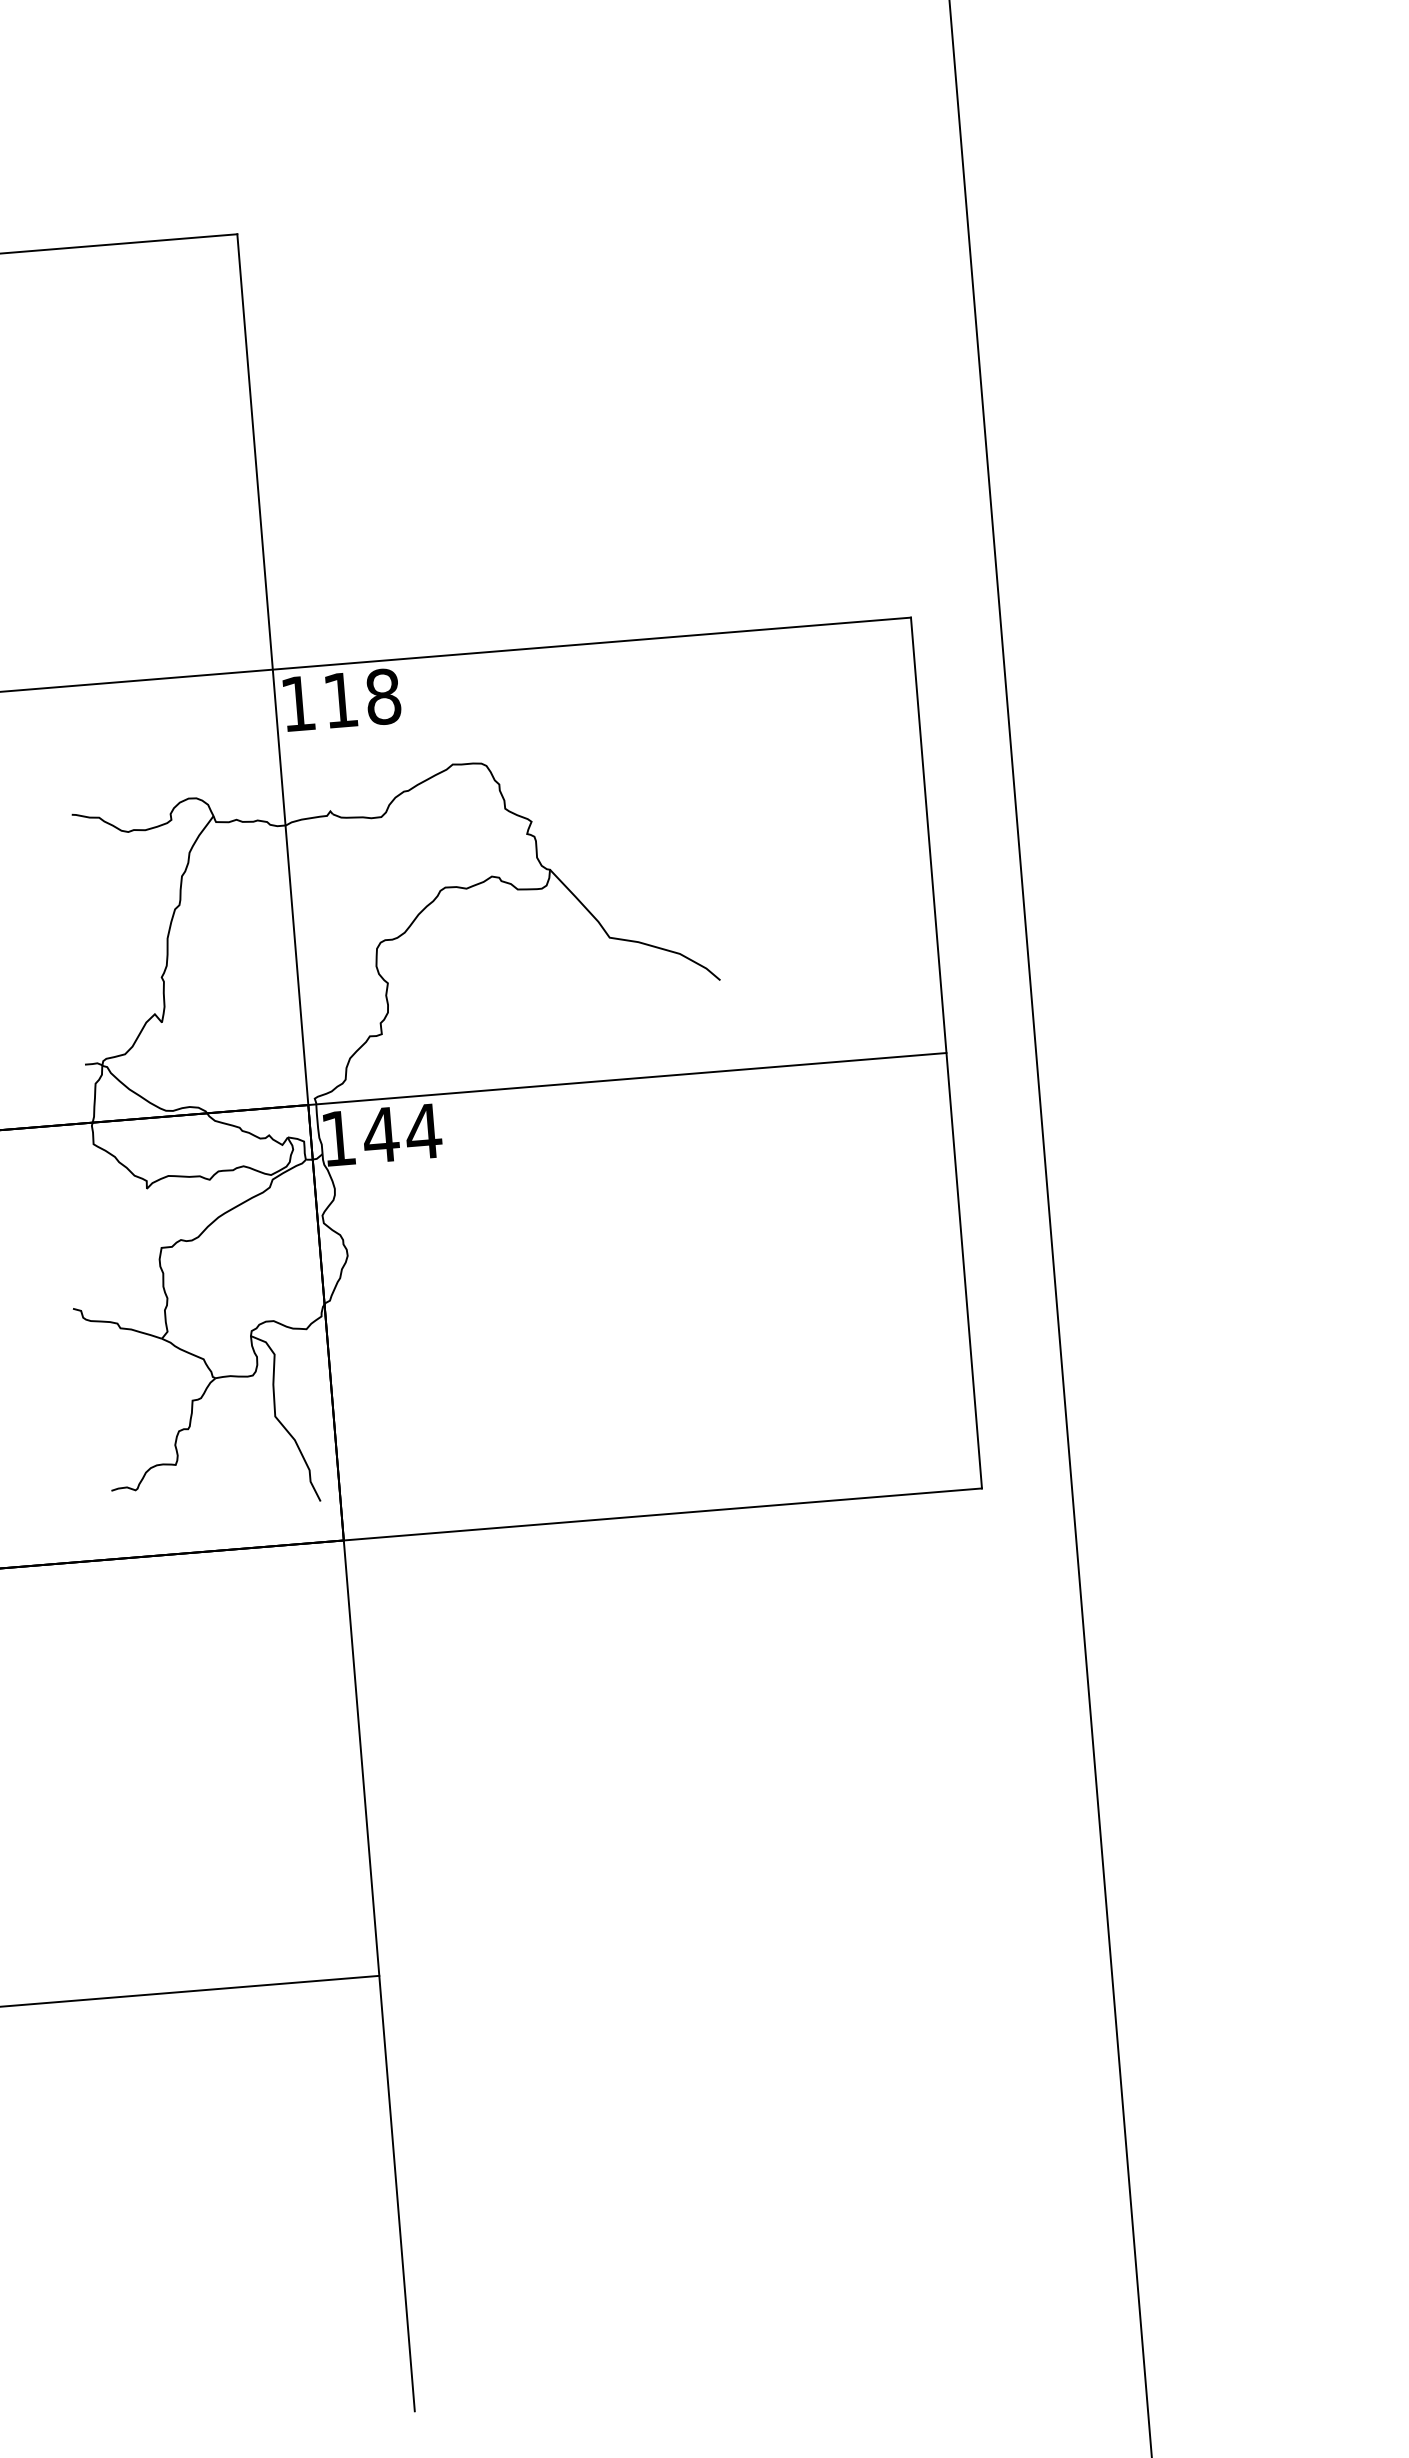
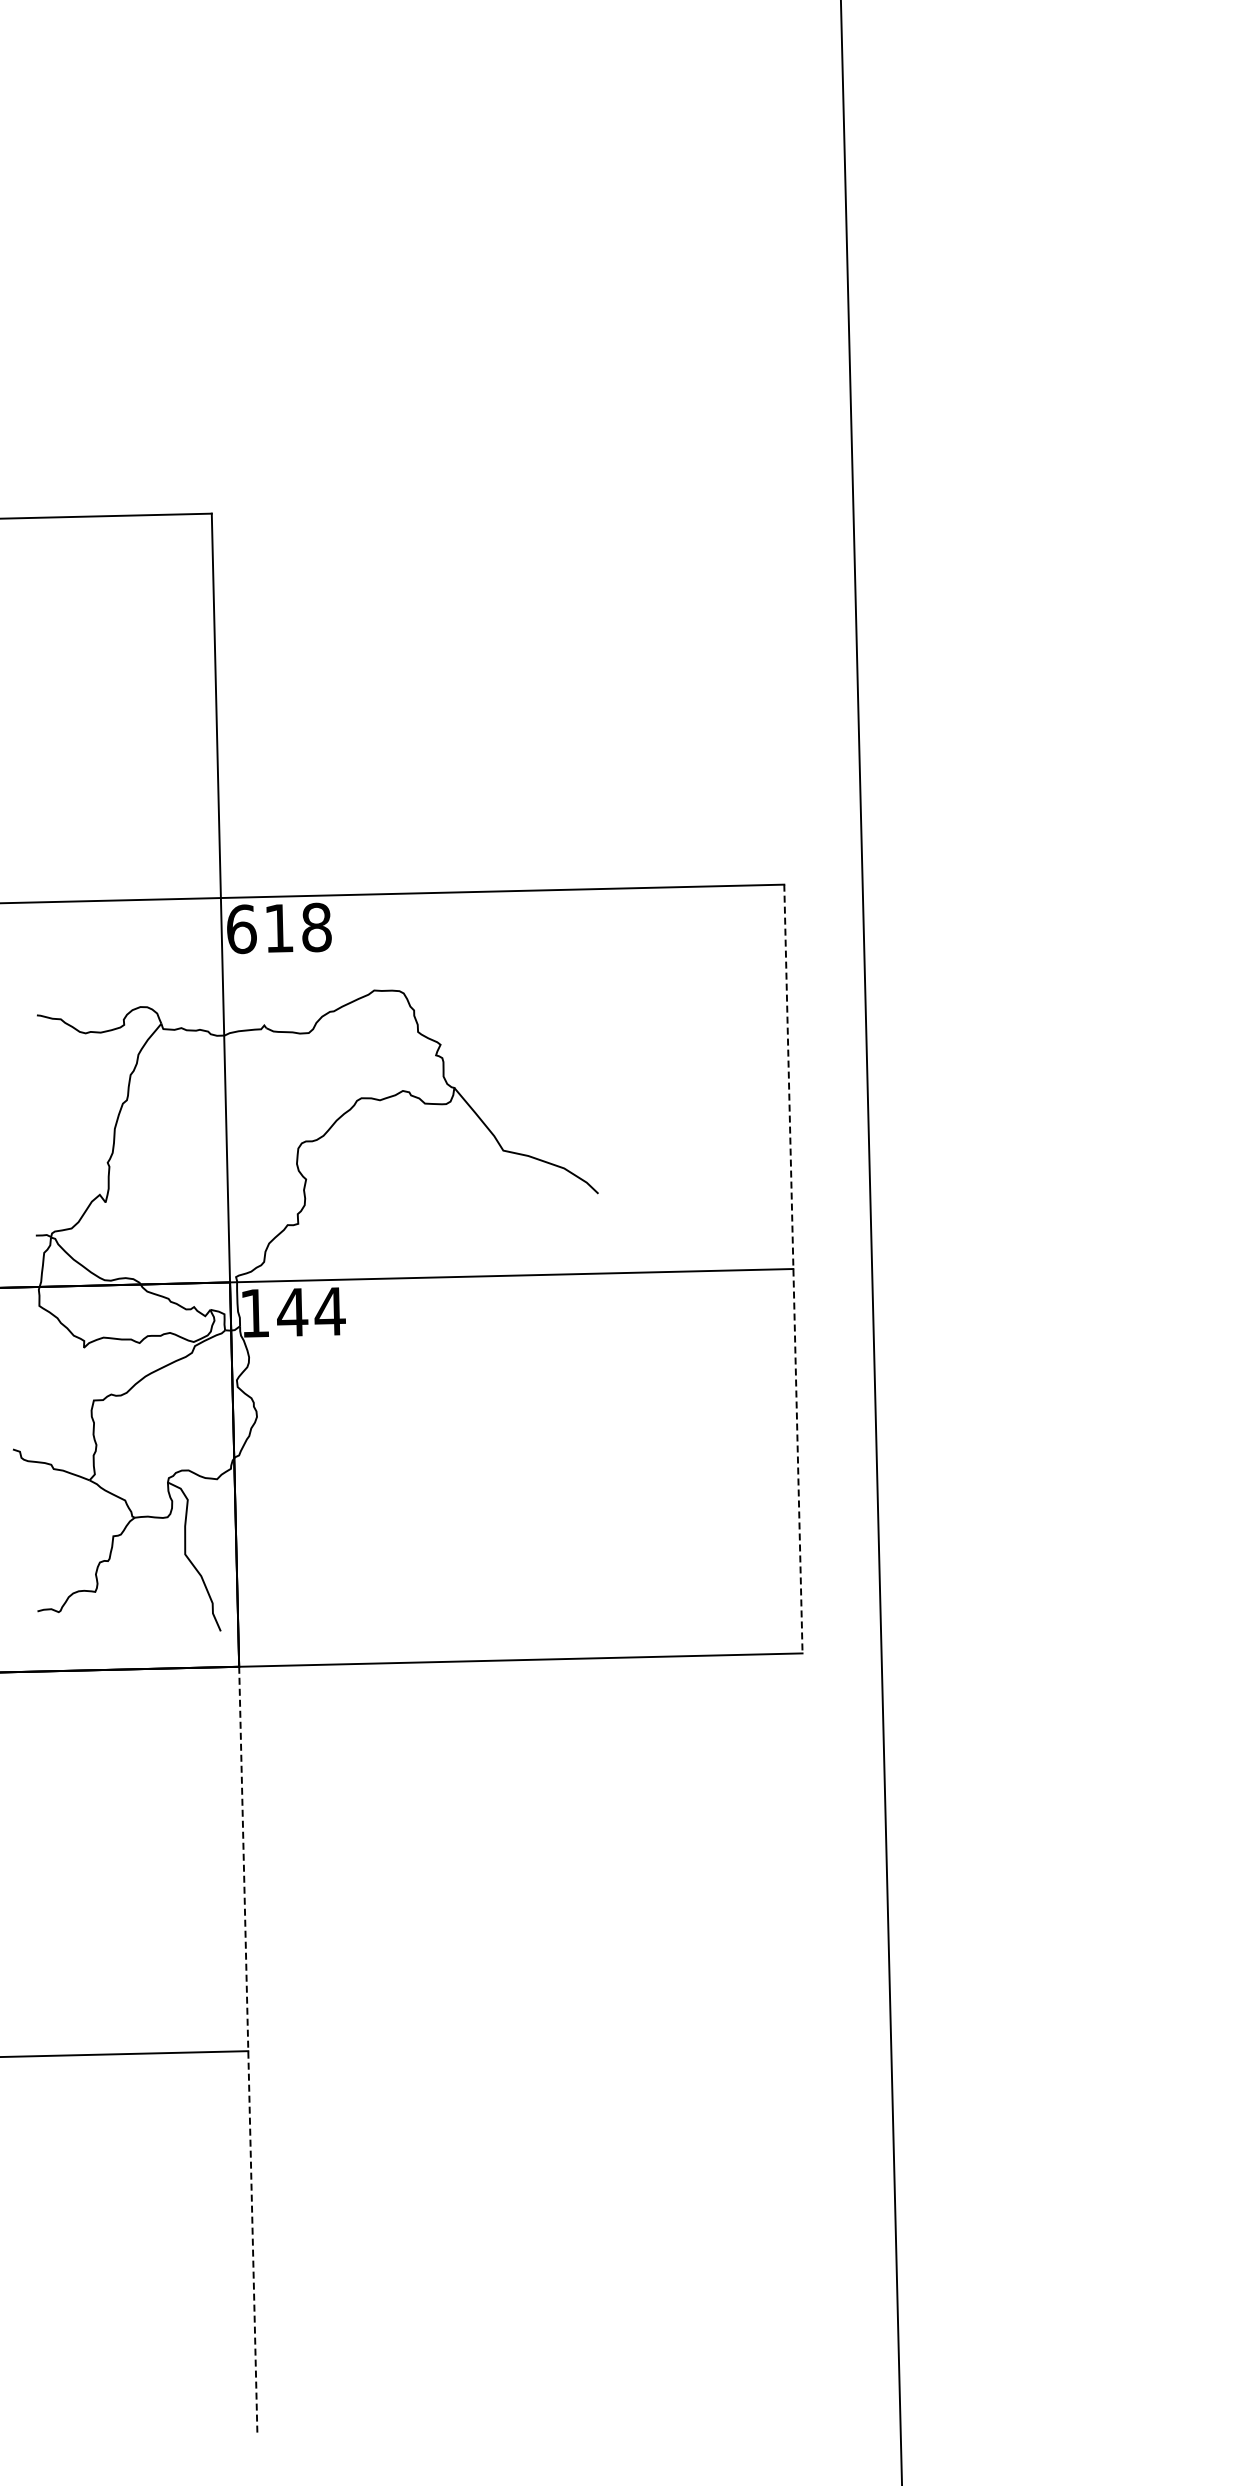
text: (298, 704) -> (241, 929), 118 -> 618
line: (946, 1053) -> (793, 1269), solid -> dashed
line: (379, 1976) -> (248, 2051), solid -> dashed

